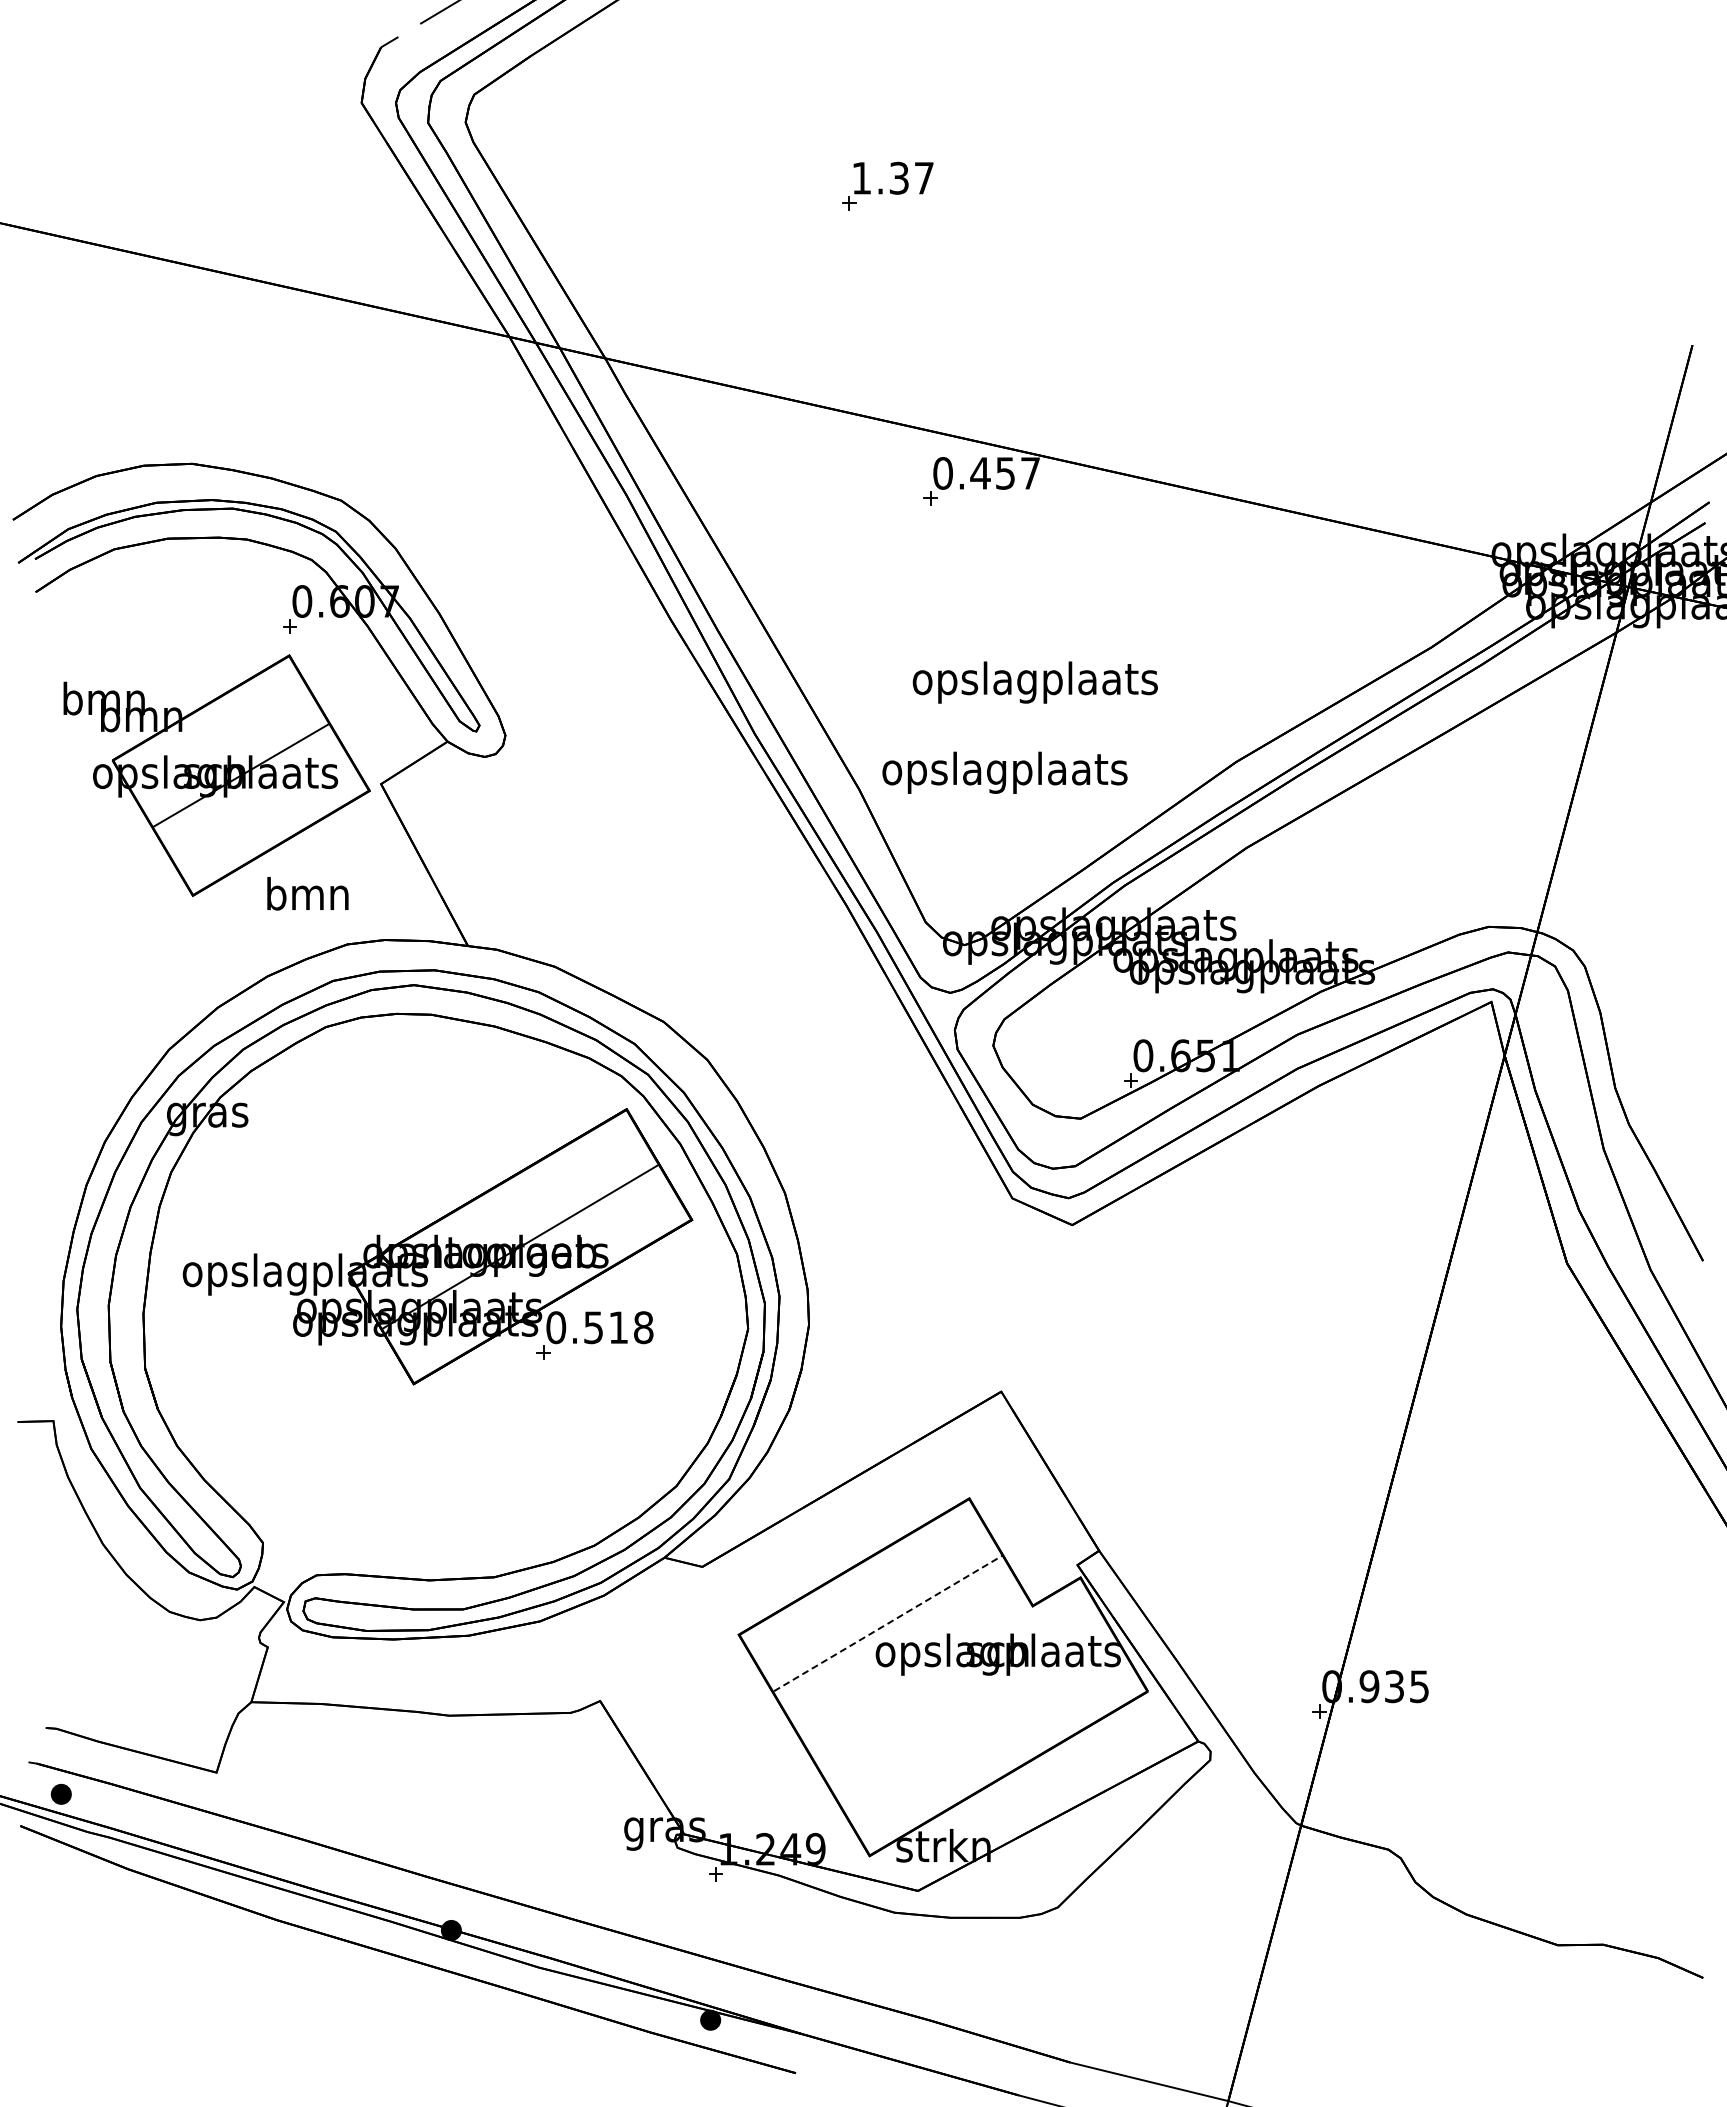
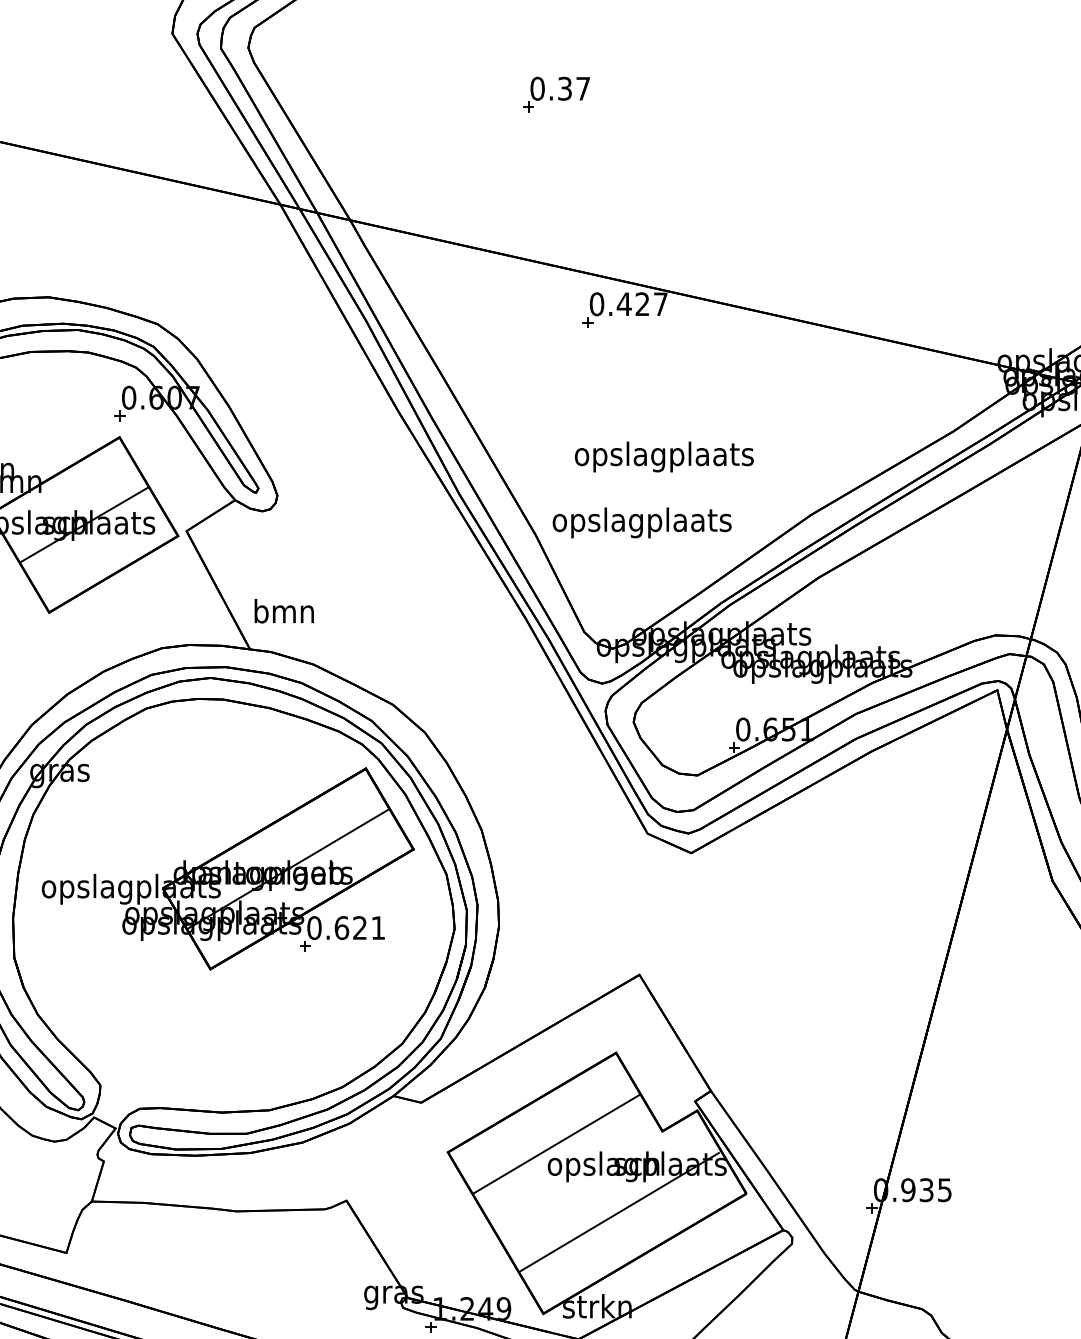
text: (861, 177) -> (537, 88), 1.37 -> 0.37
text: (1005, 473) -> (642, 304), 0.457 -> 0.427
text: (307, 893) -> (284, 611), moved
text: (618, 1327) -> (359, 927), 0.518 -> 0.621
line: (888, 1623) -> (557, 1144), dashed -> solid
line: (973, 1716) -> (619, 1211), added

